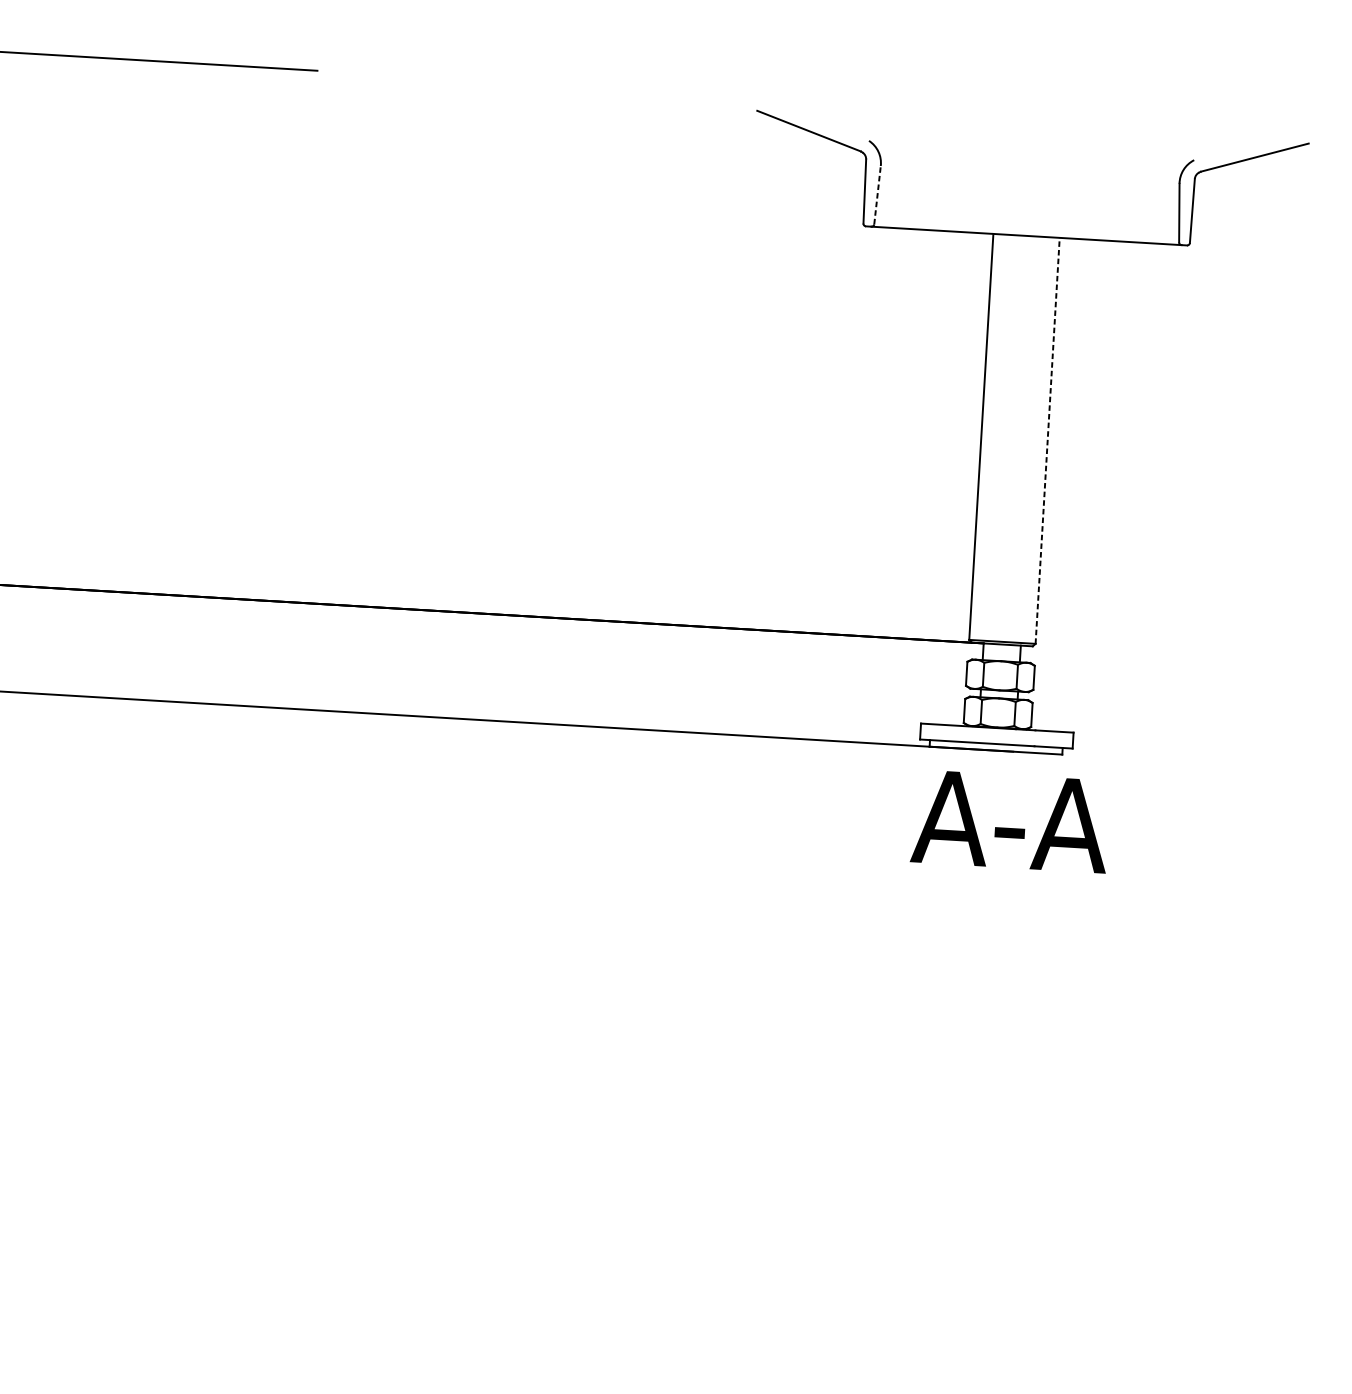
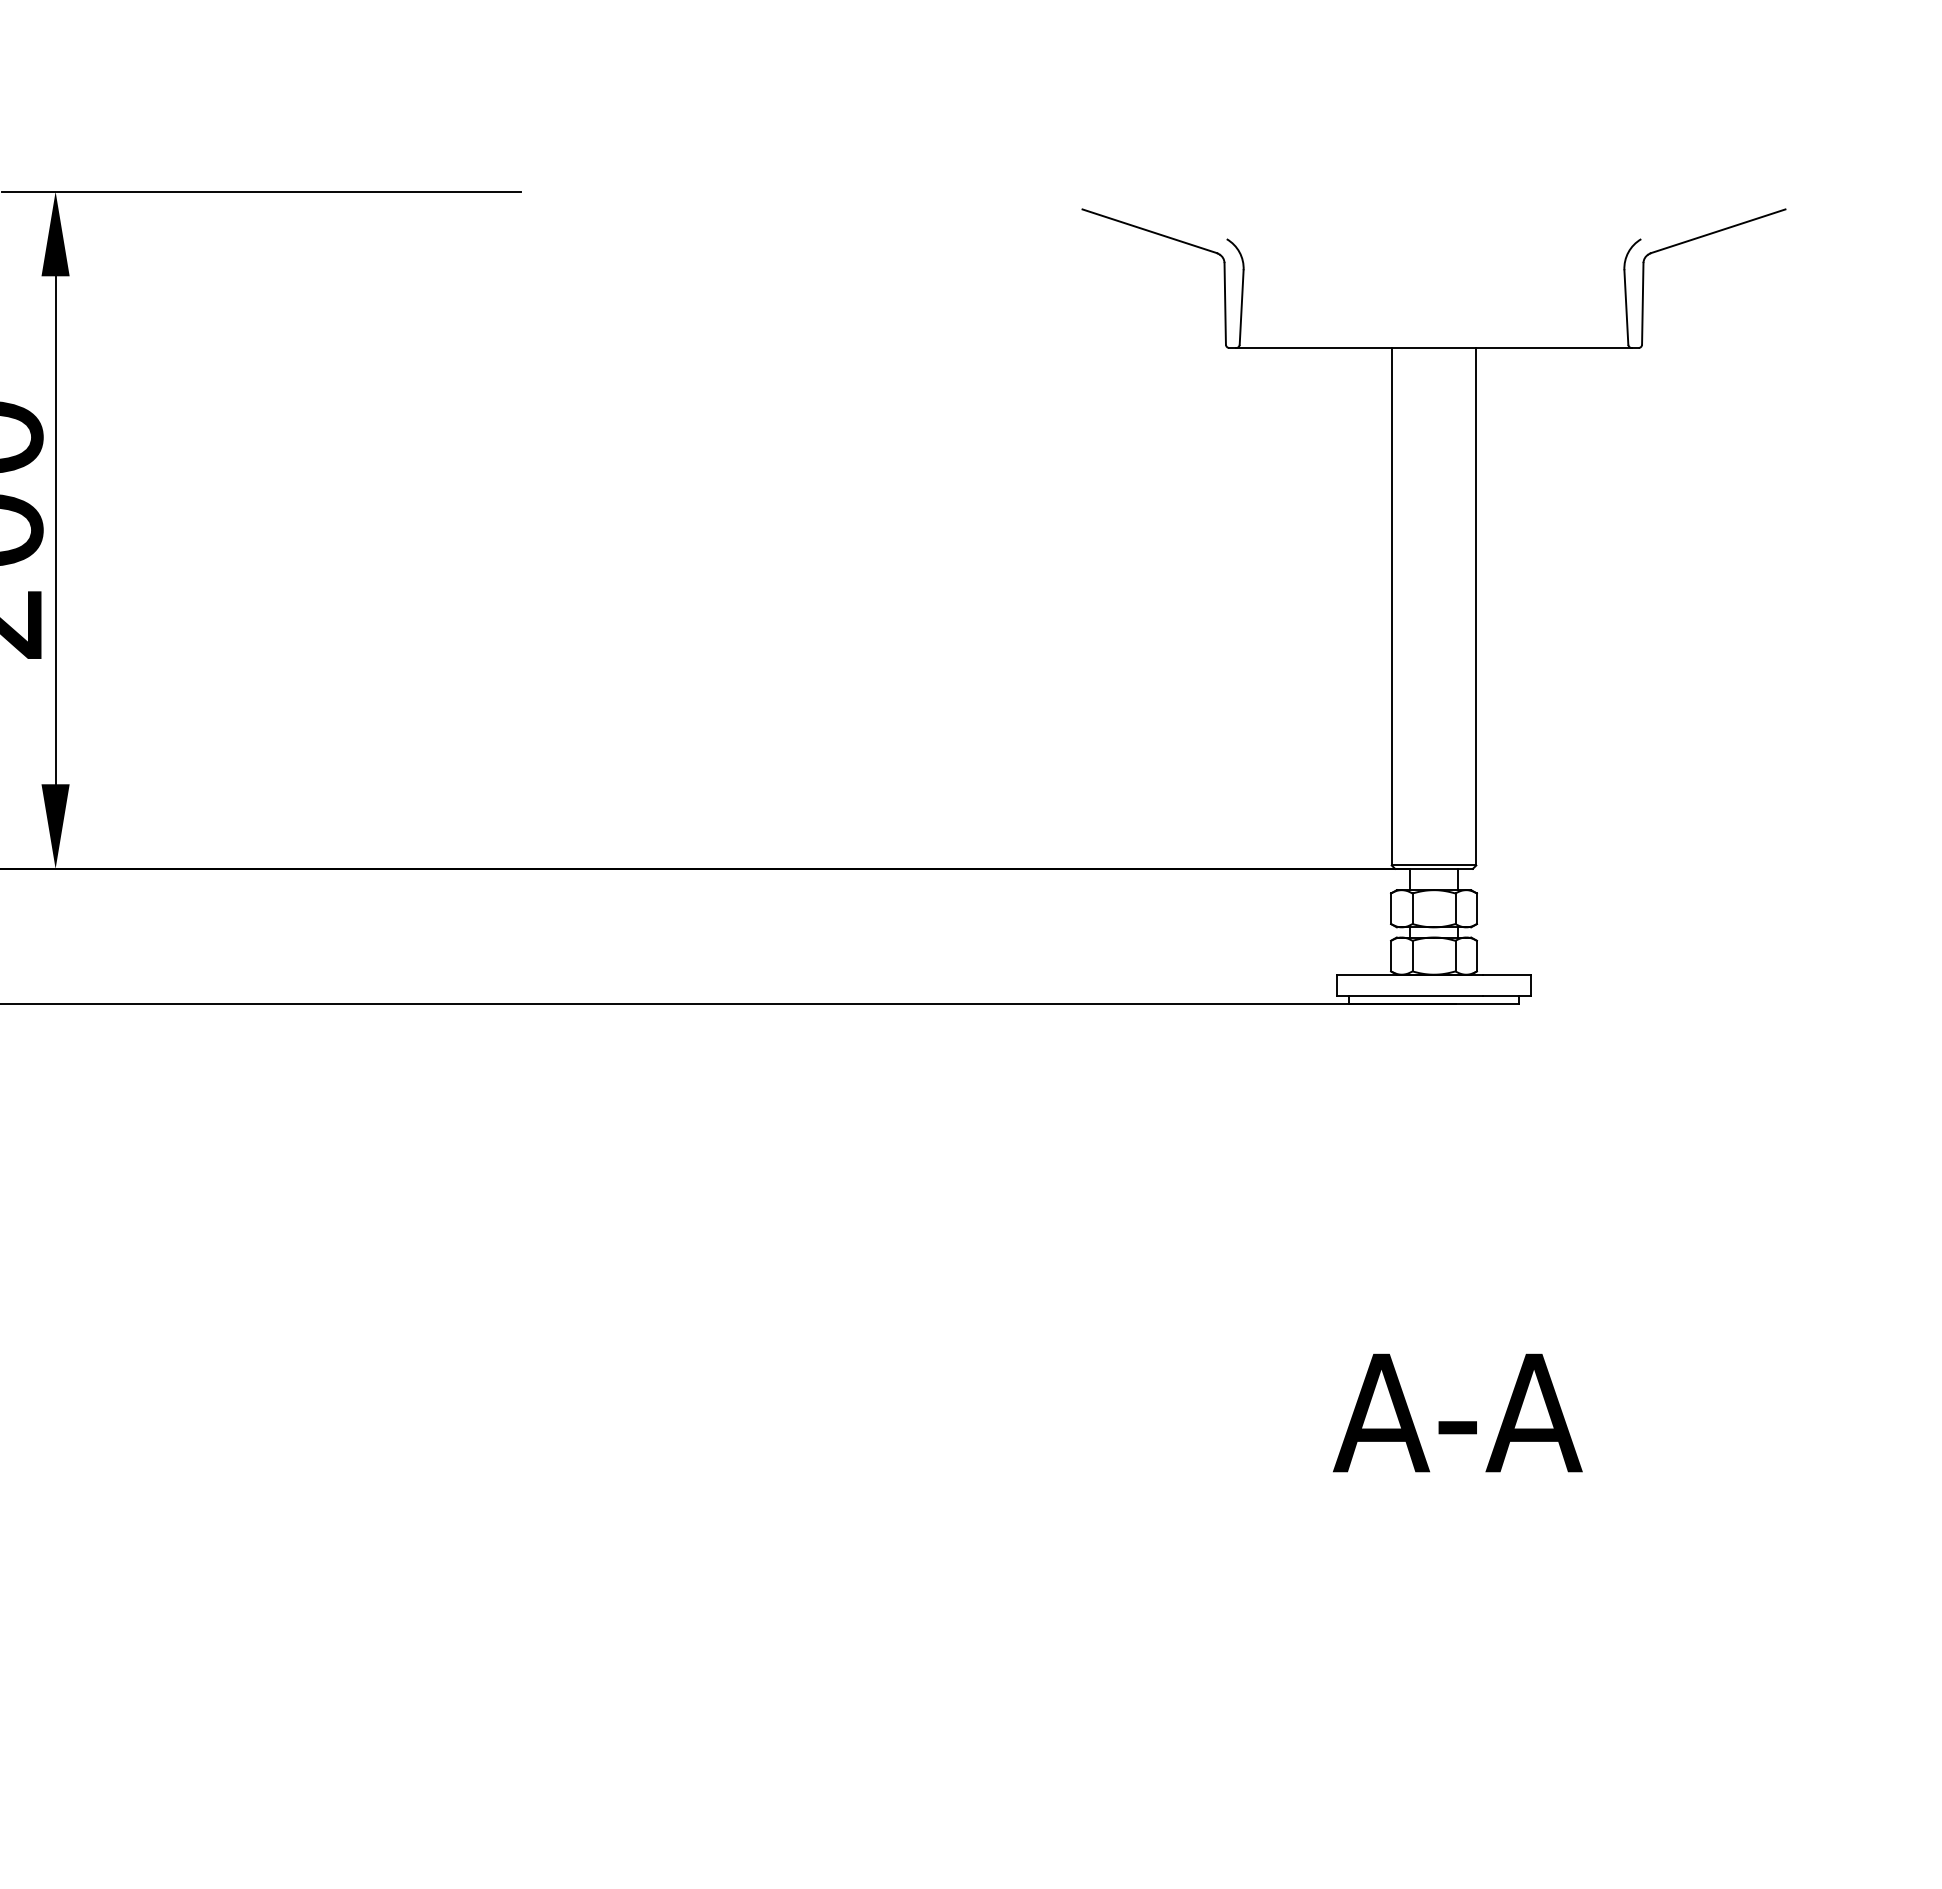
line: (877, 195) -> (1241, 307), dashed -> solid
line: (1047, 440) -> (1476, 606), dashed -> solid
text: (1010, 821) -> (1457, 1412), moved

